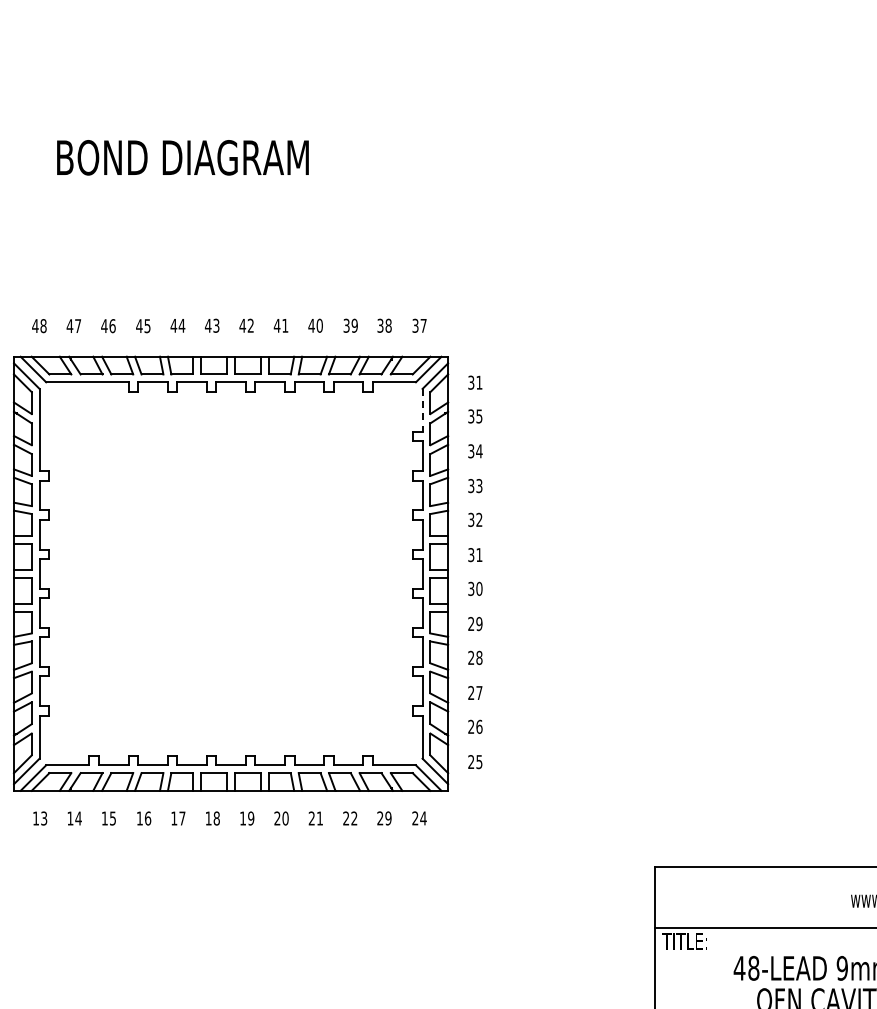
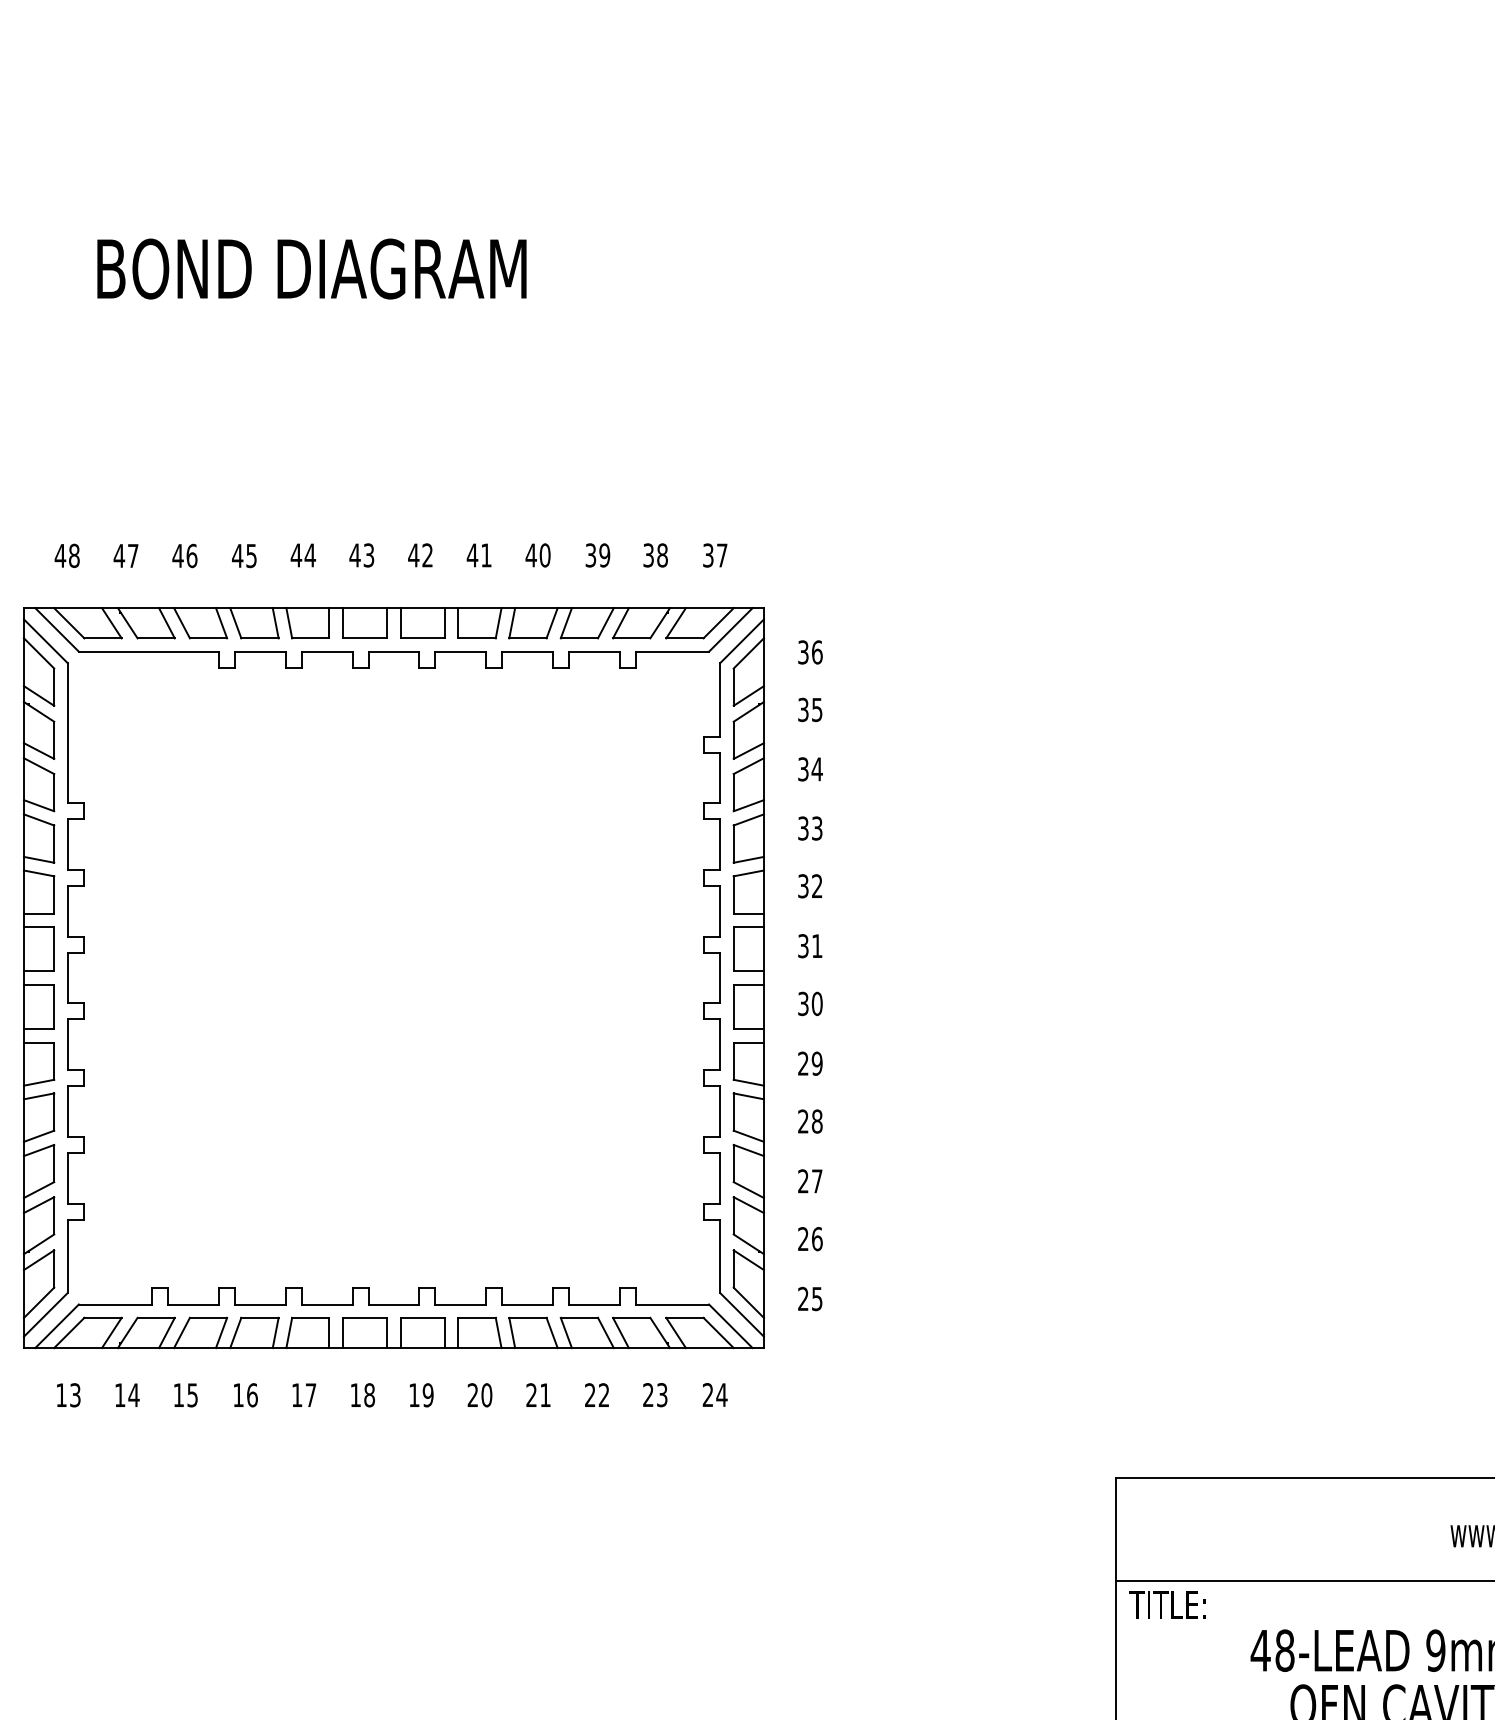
text: (479, 382) -> (817, 652), 31 -> 36
line: (422, 410) -> (720, 699), dashed -> solid
text: (388, 818) -> (662, 1395), 29 -> 23

